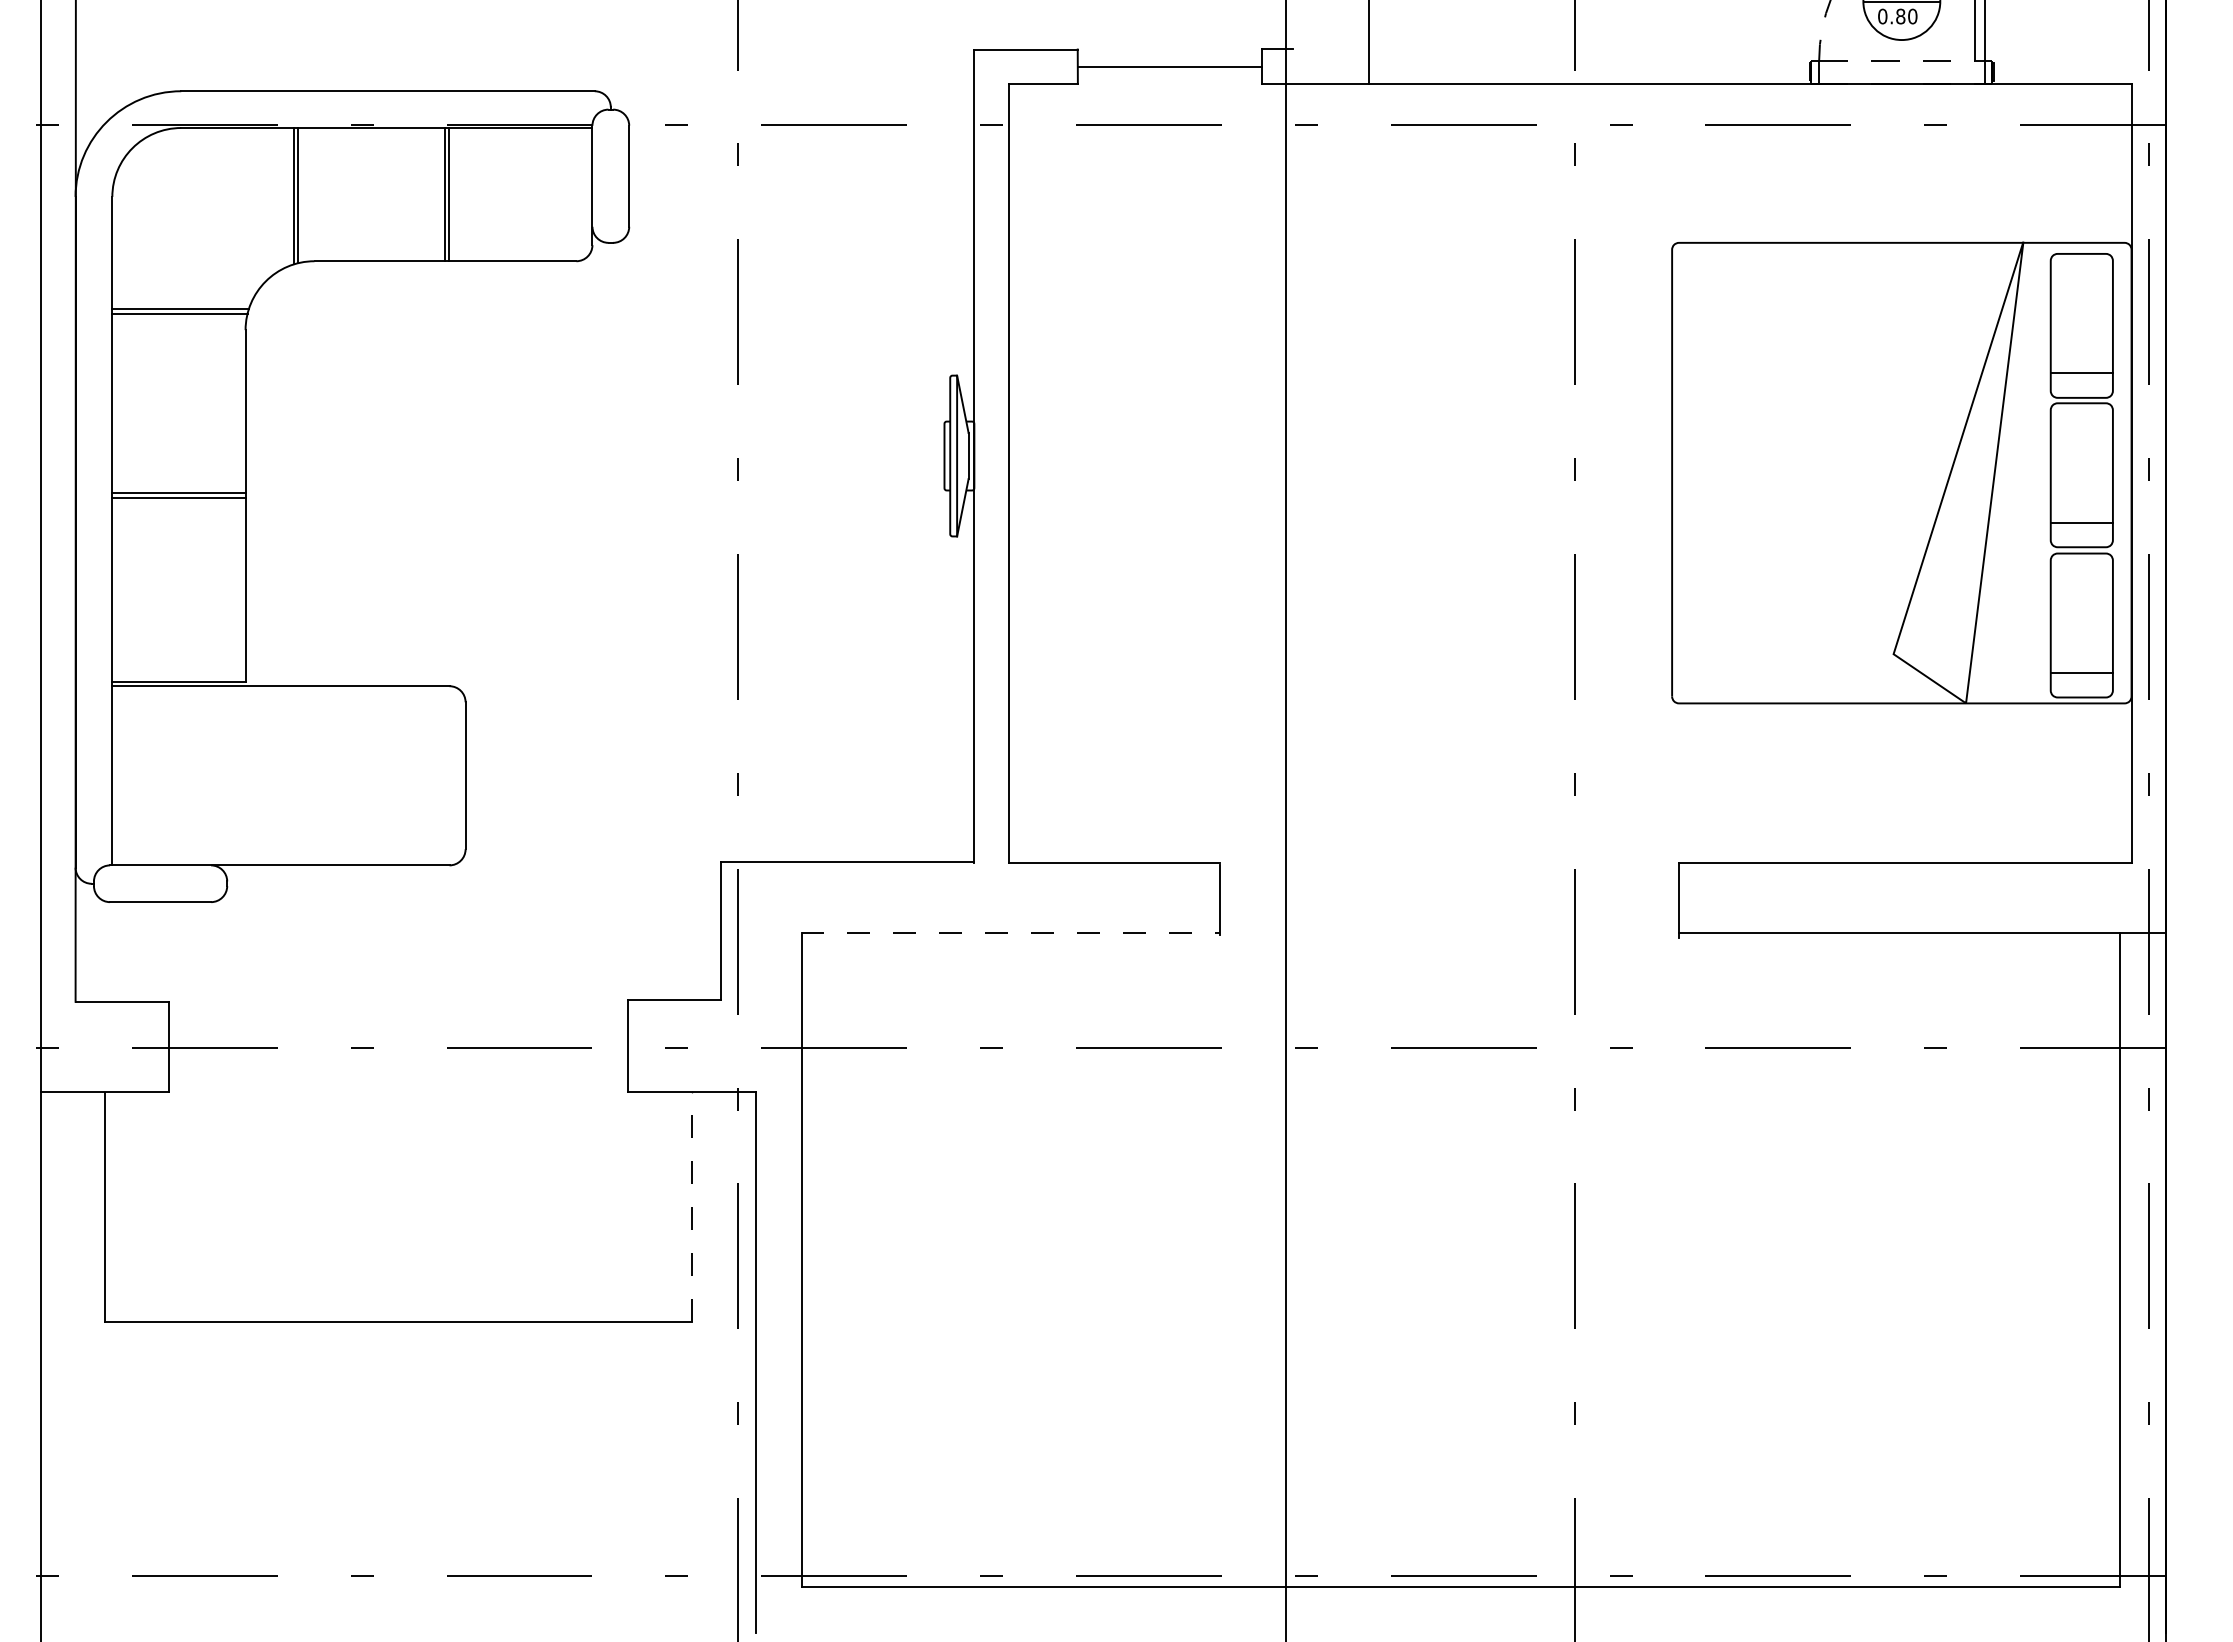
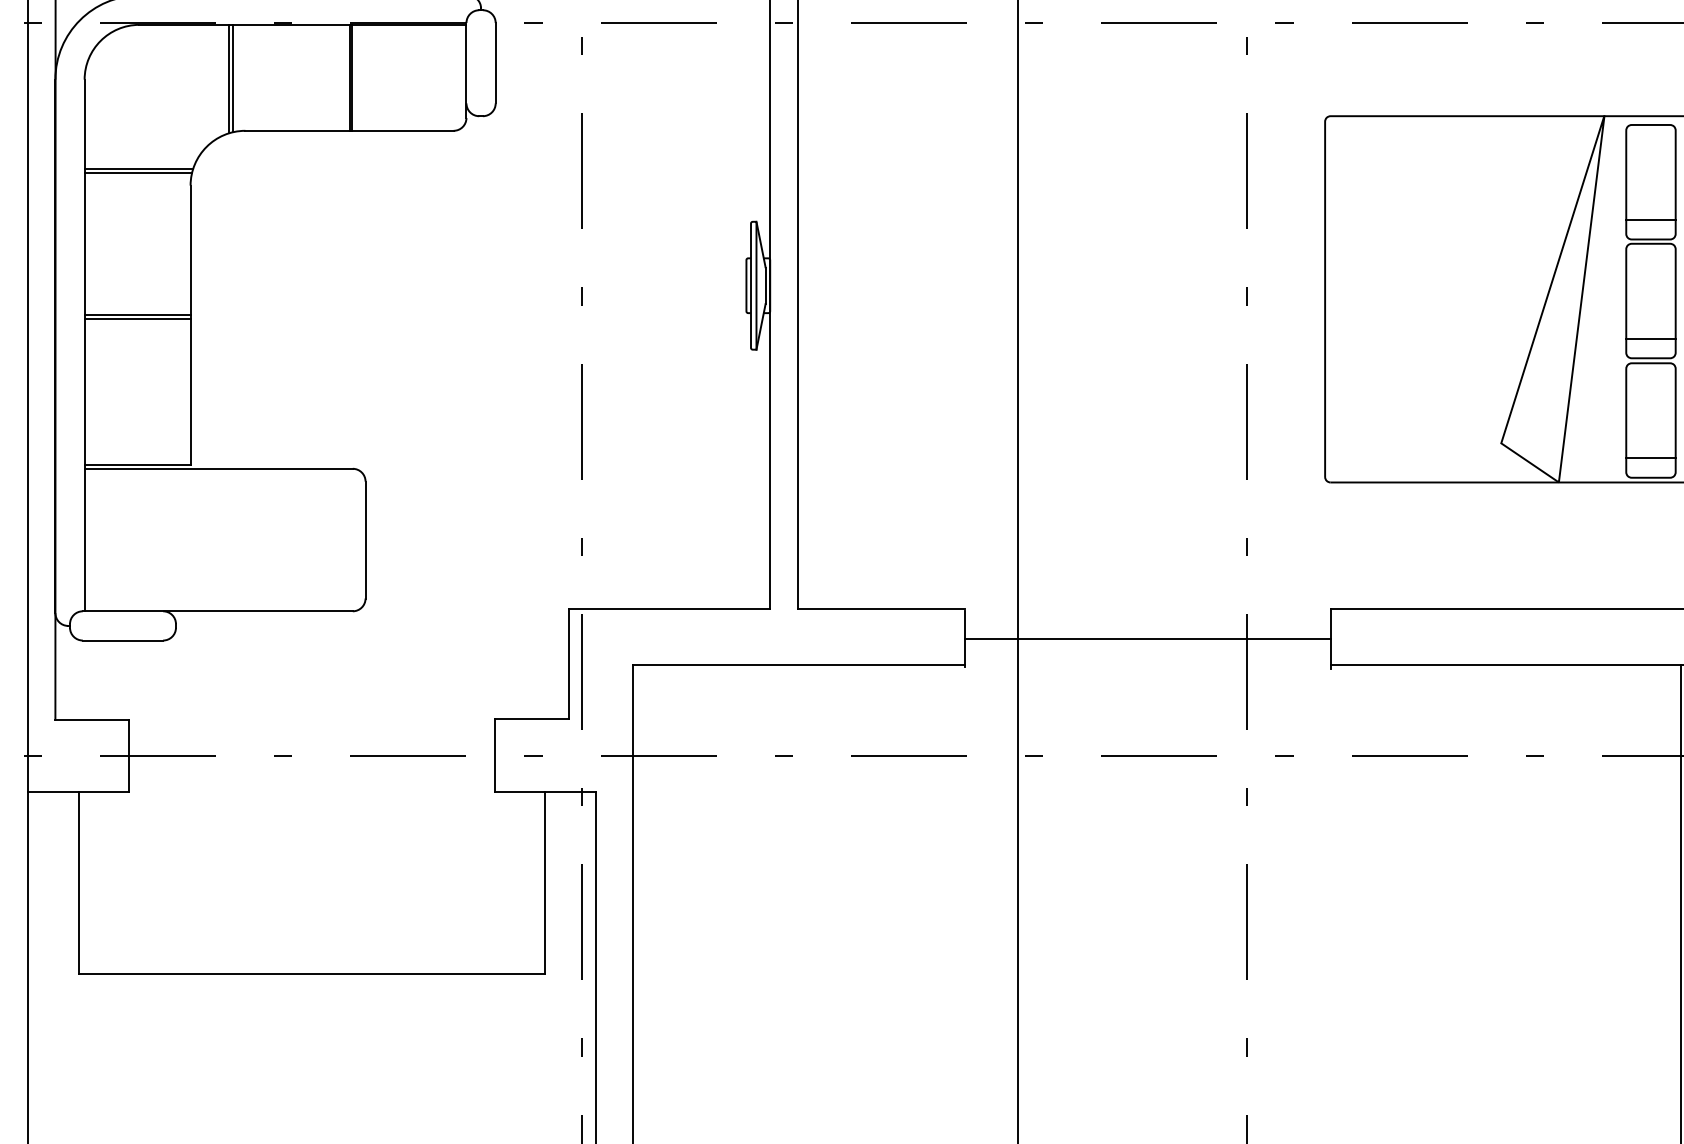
line: (1449, 900) -> (1148, 639), added
line: (1011, 933) -> (799, 665), dashed -> solid
line: (691, 1207) -> (545, 883), dashed -> solid

